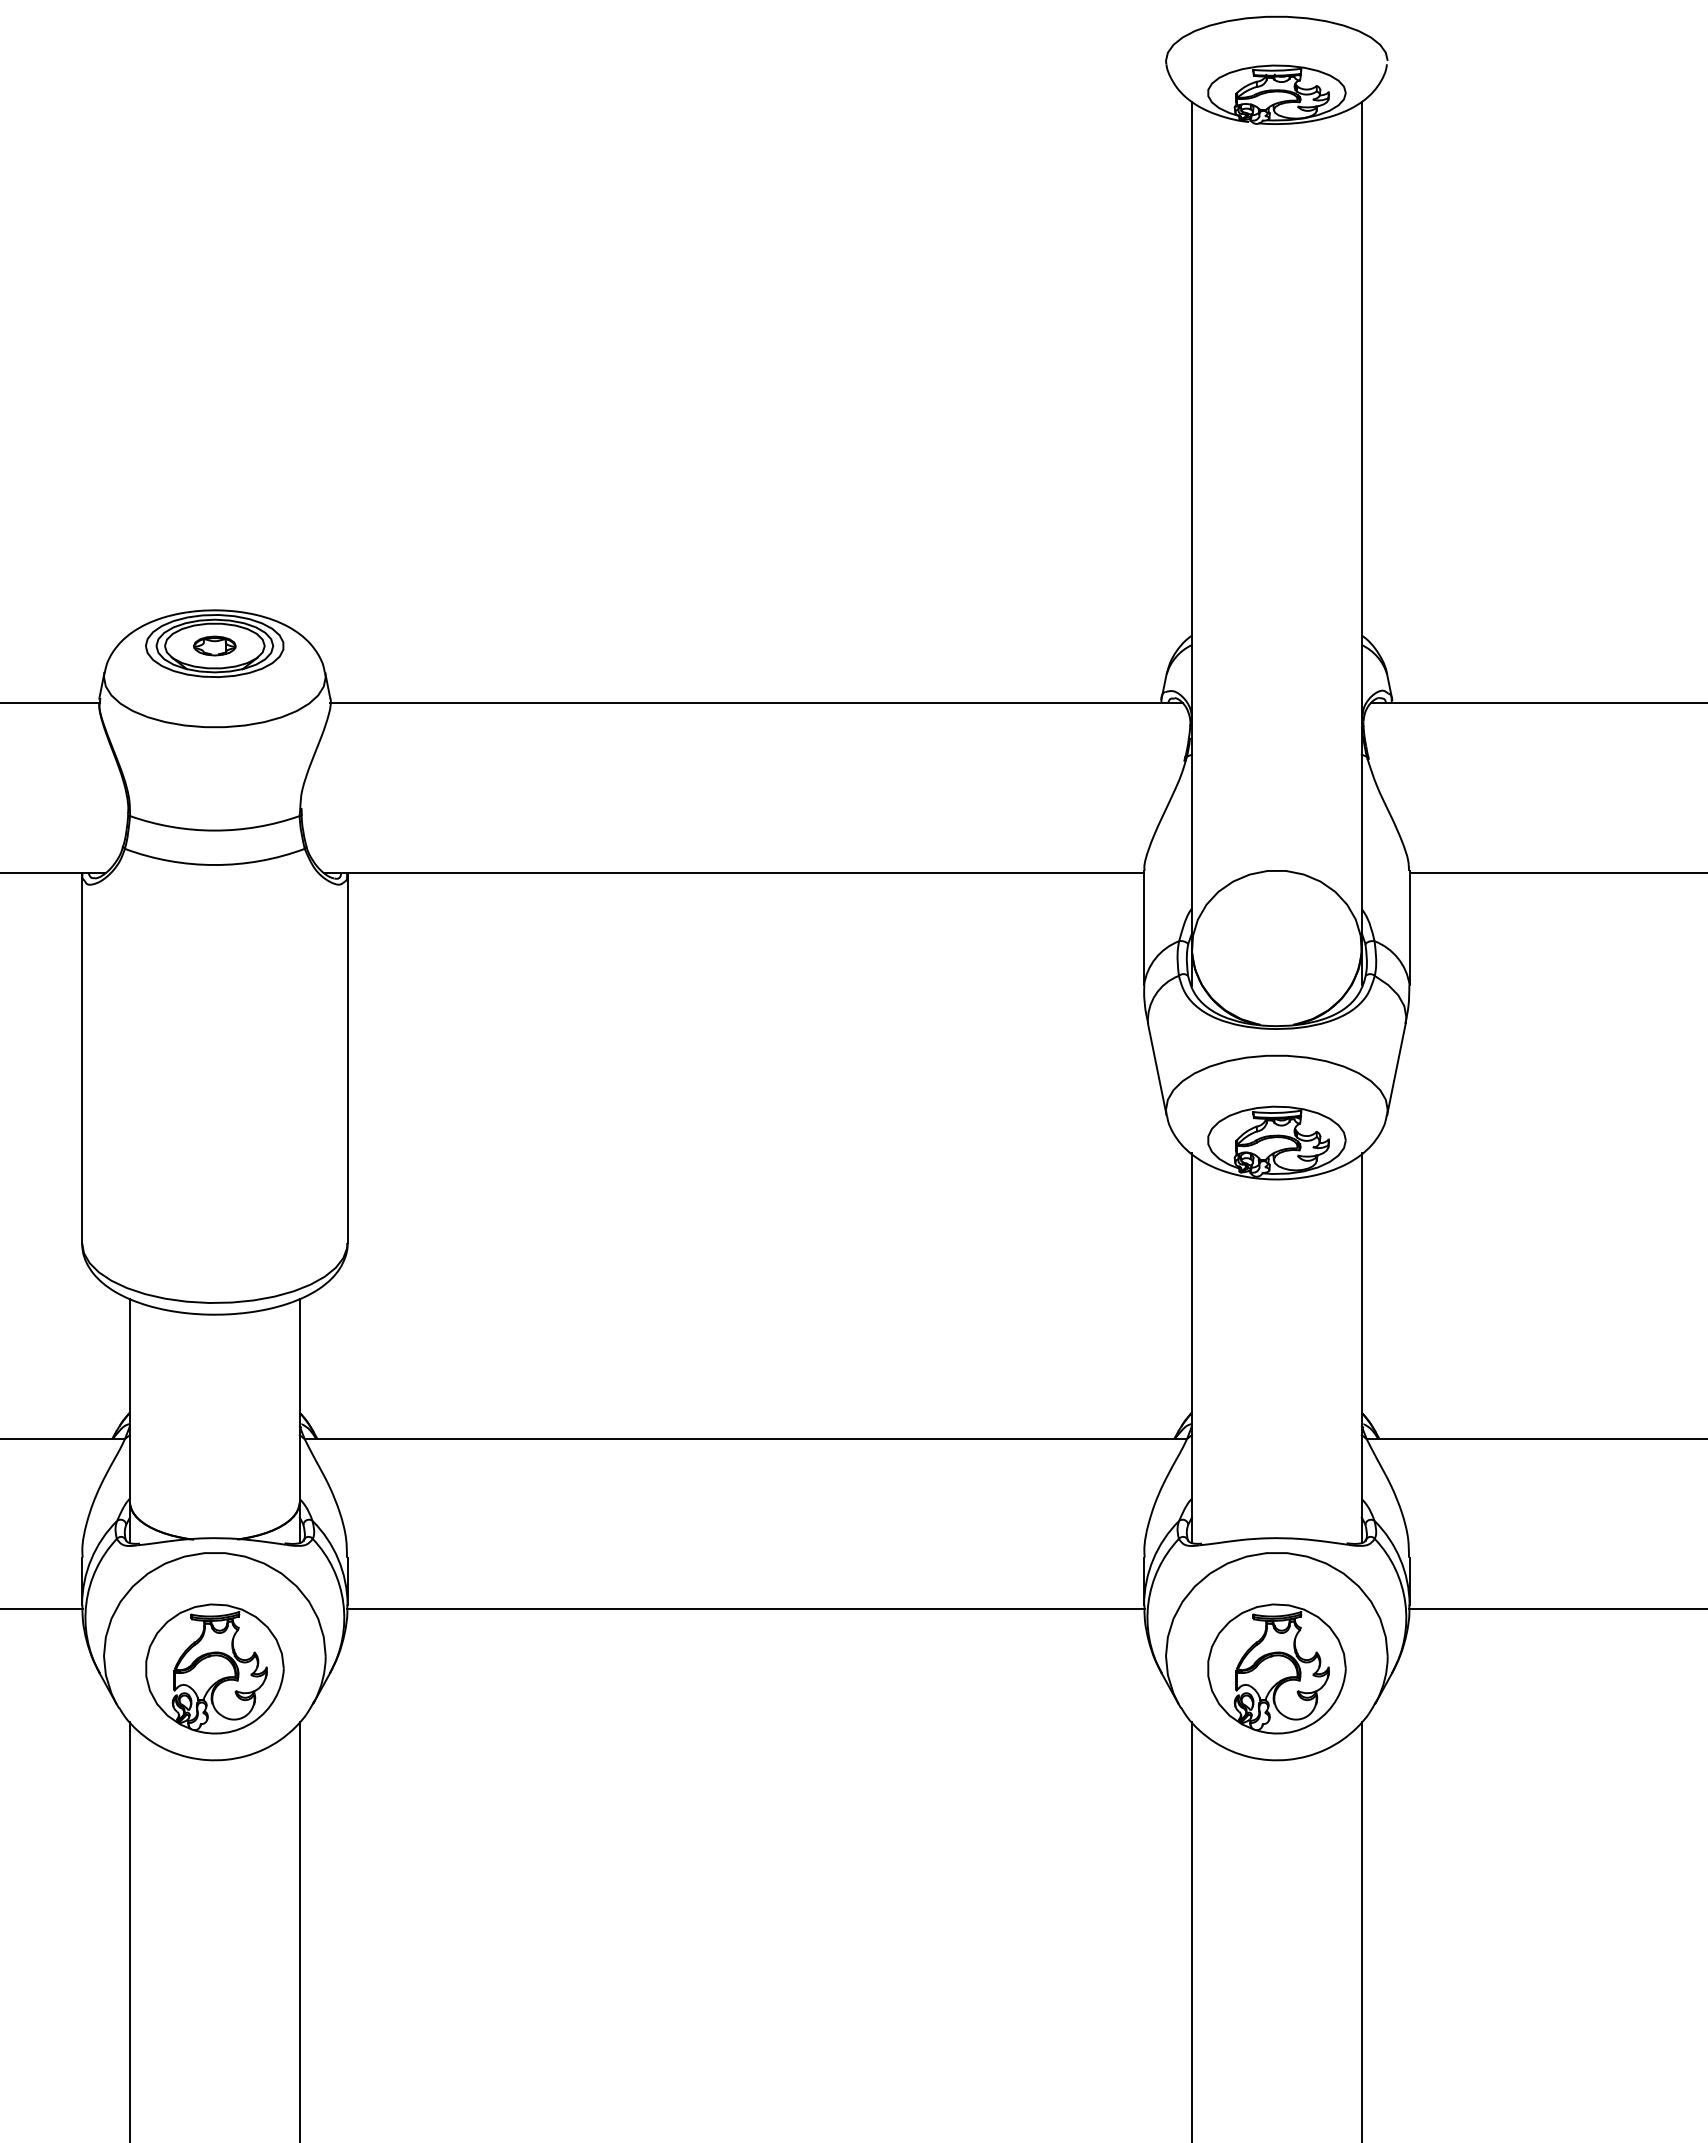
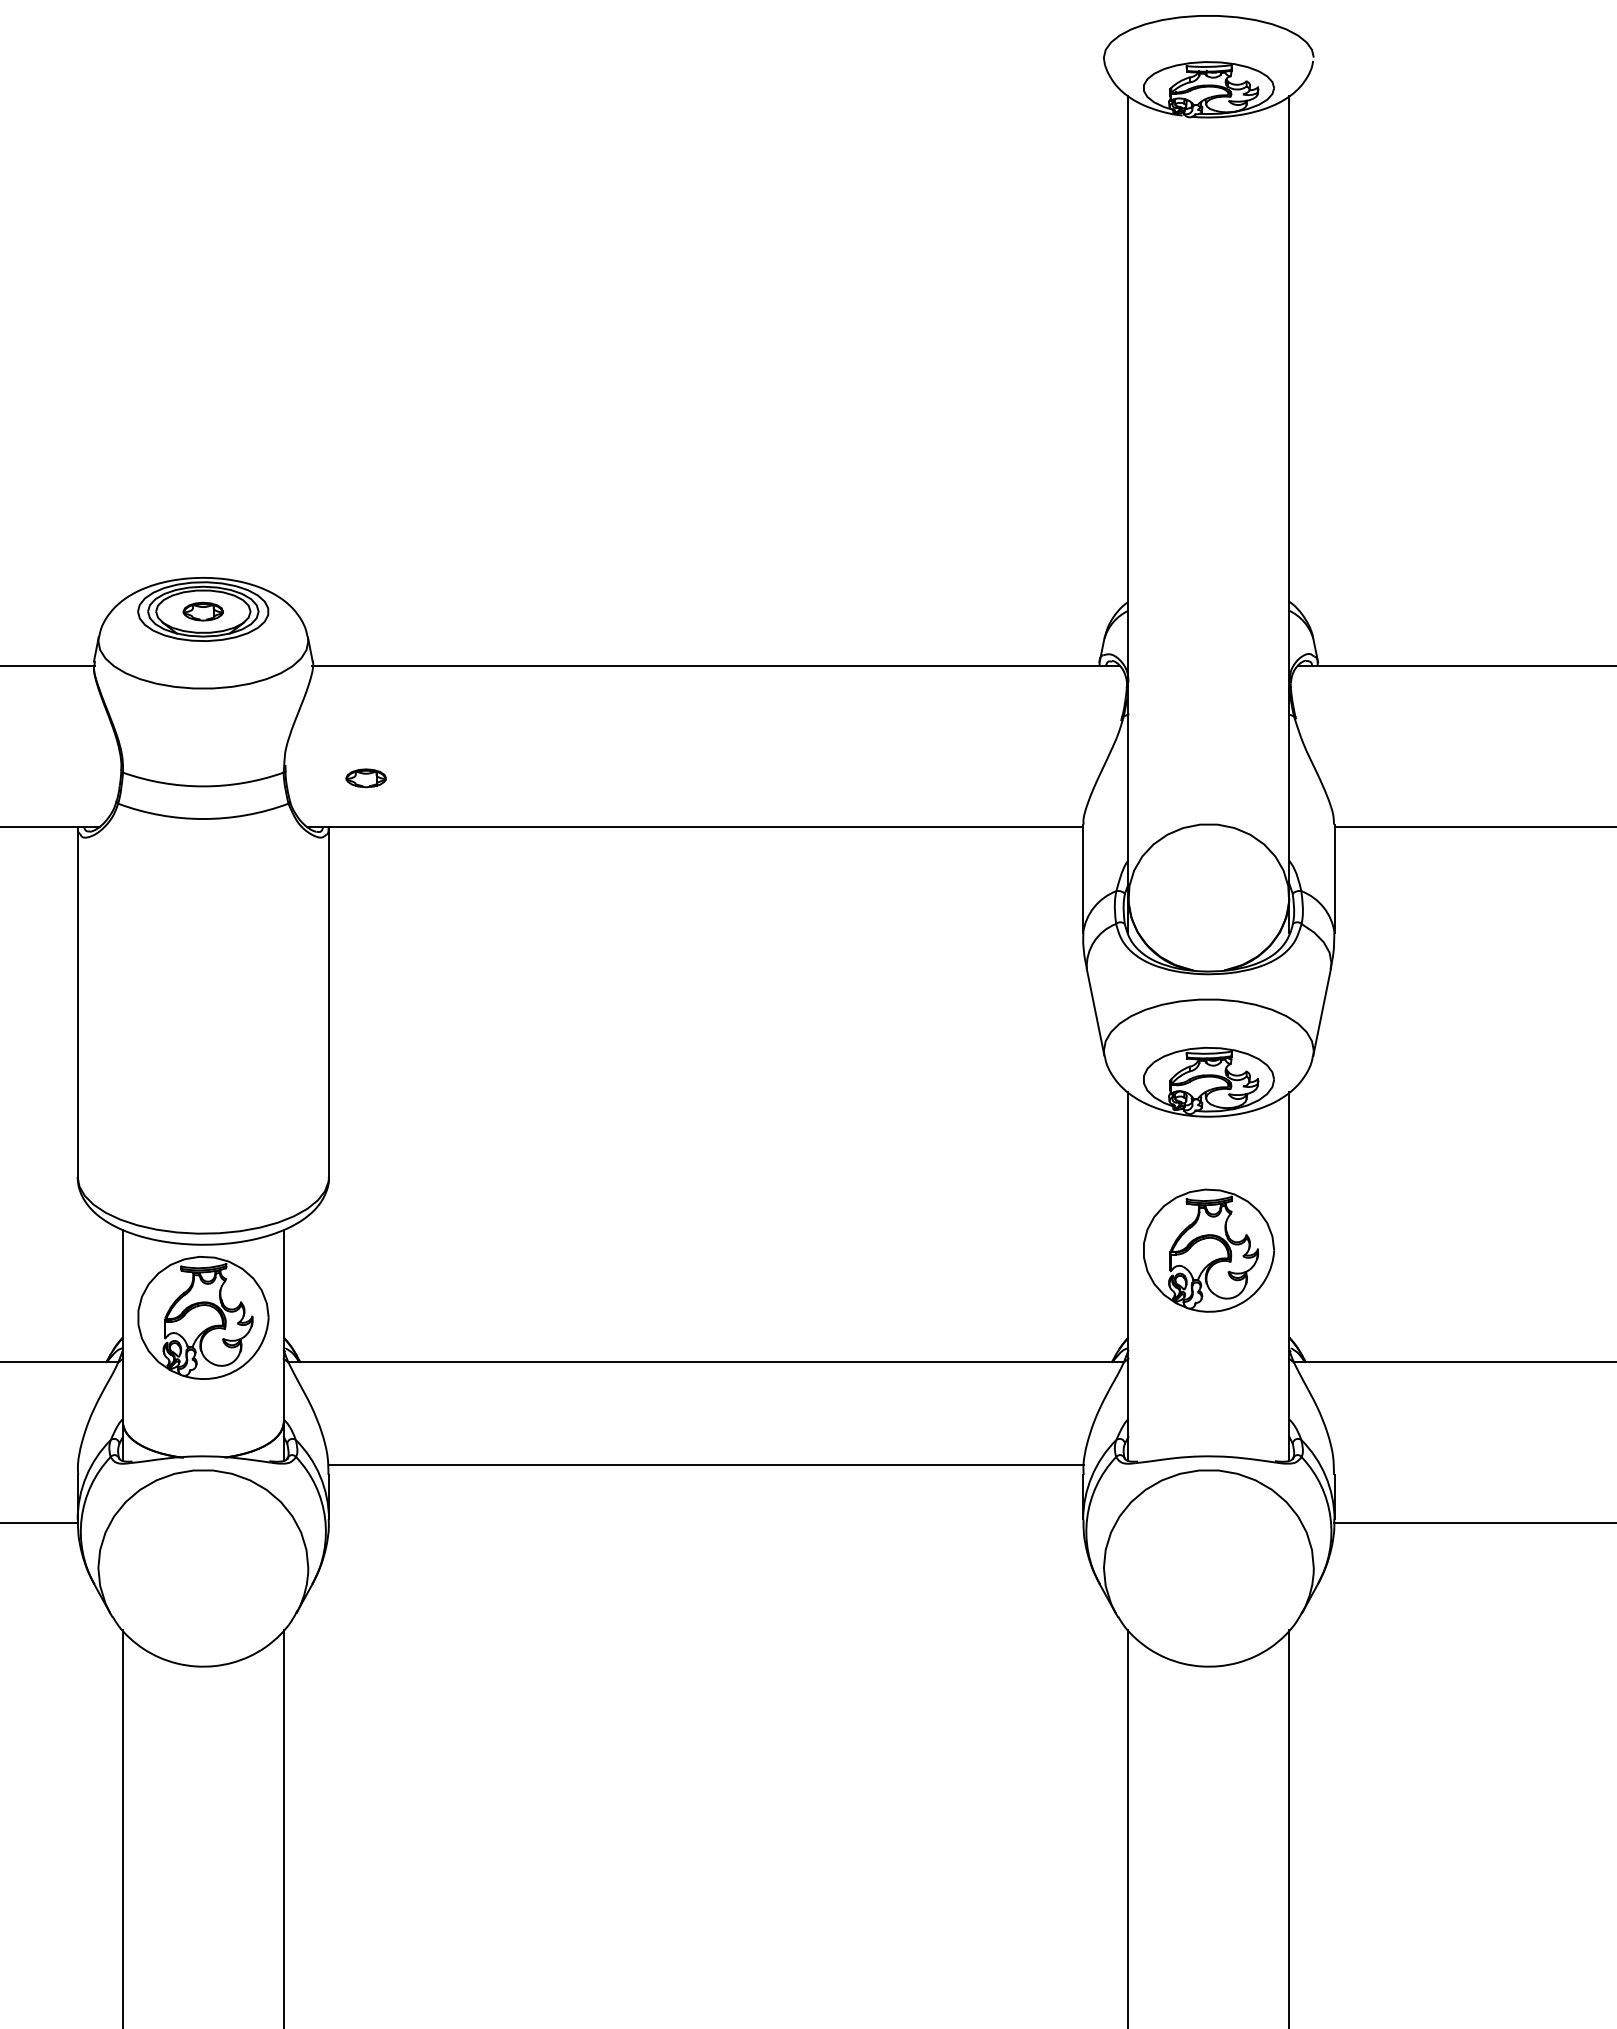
part: (386, 821) -> (365, 777), added
line: (745, 1608) -> (705, 1465), moved
part: (214, 1668) -> (203, 1317), moved
part: (1276, 1668) -> (1208, 1250), moved

